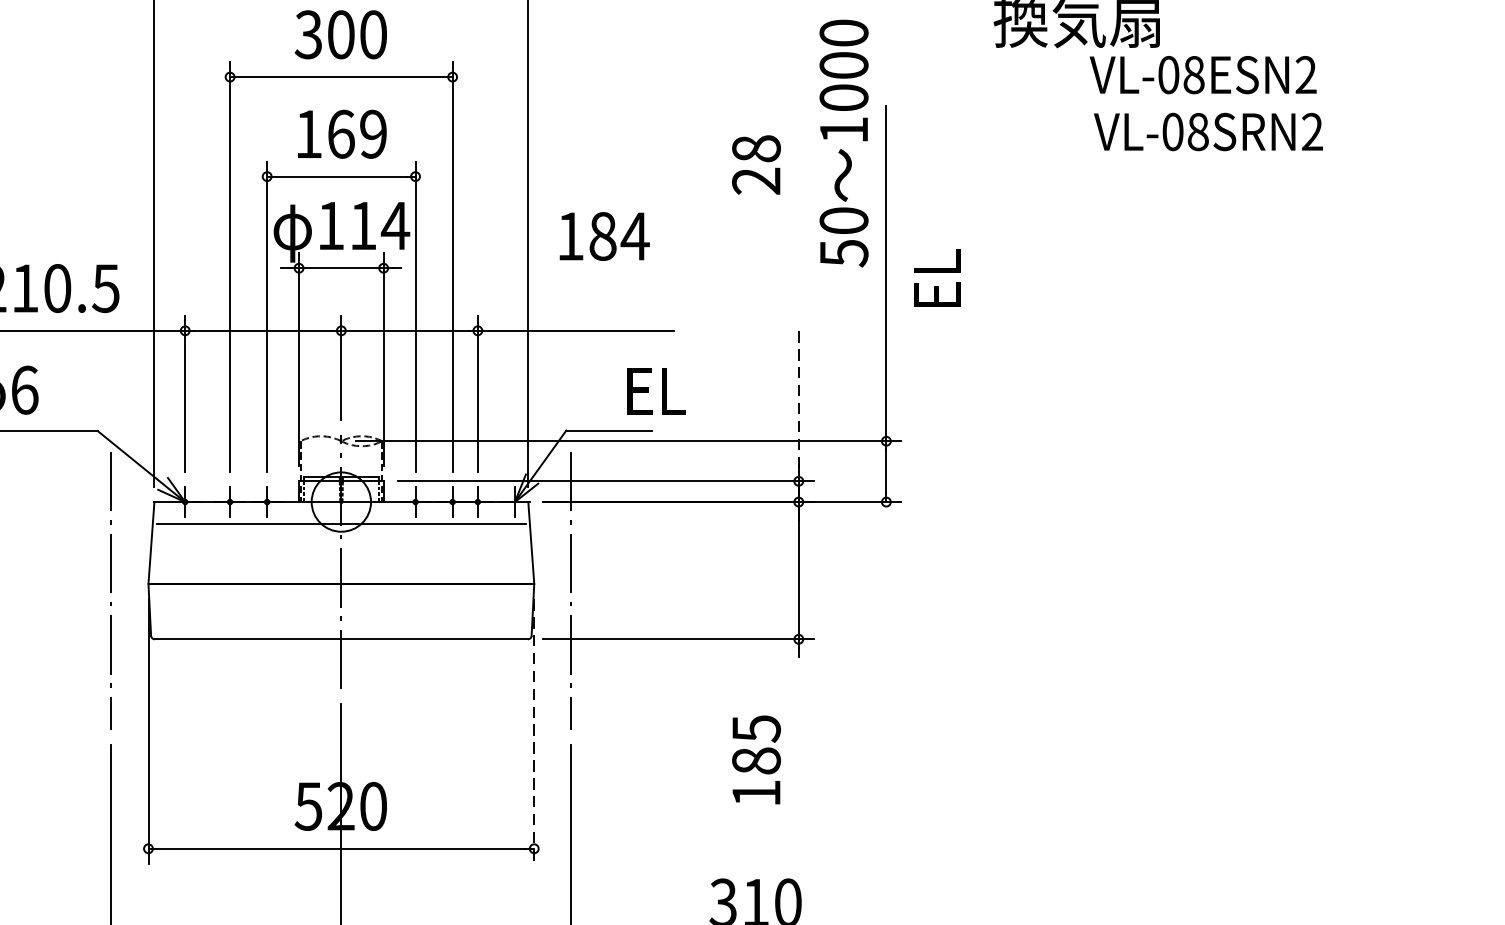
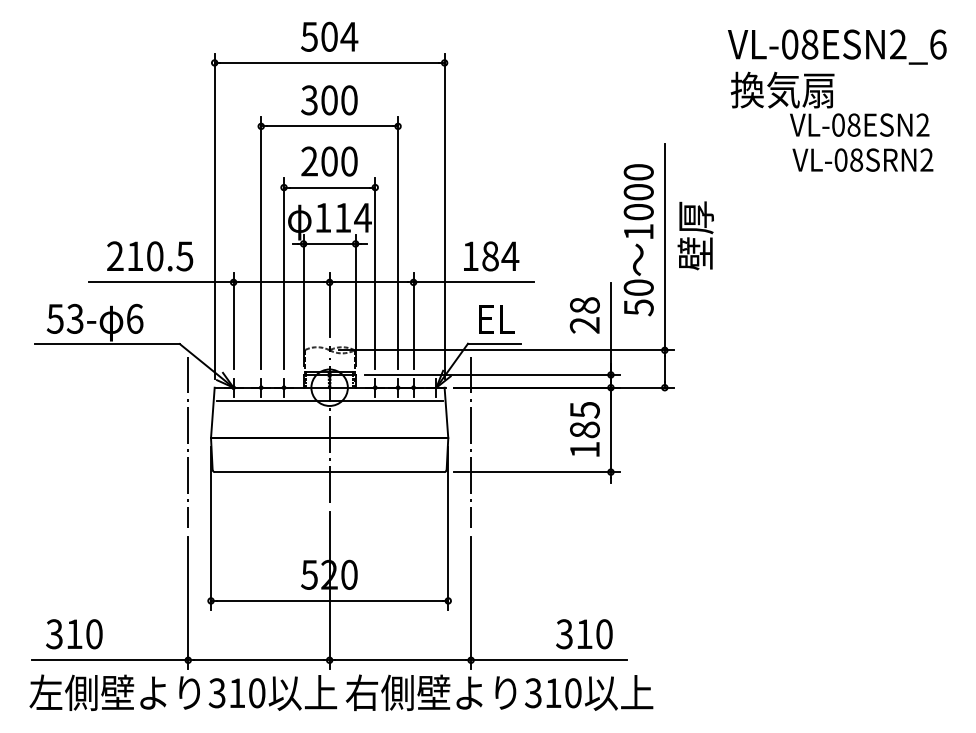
text: (341, 134) -> (329, 161), 169 -> 200
text: (843, 143) -> (638, 240), moved
text: (755, 165) -> (584, 315), moved
text: (604, 236) -> (491, 256), moved
text: (936, 254) -> (695, 235), EL -> 壁厚
text: (656, 391) -> (496, 319), moved
line: (798, 407) -> (610, 329), dashed -> solid
line: (534, 732) -> (448, 529), dashed -> solid
text: (755, 760) -> (584, 429), moved

